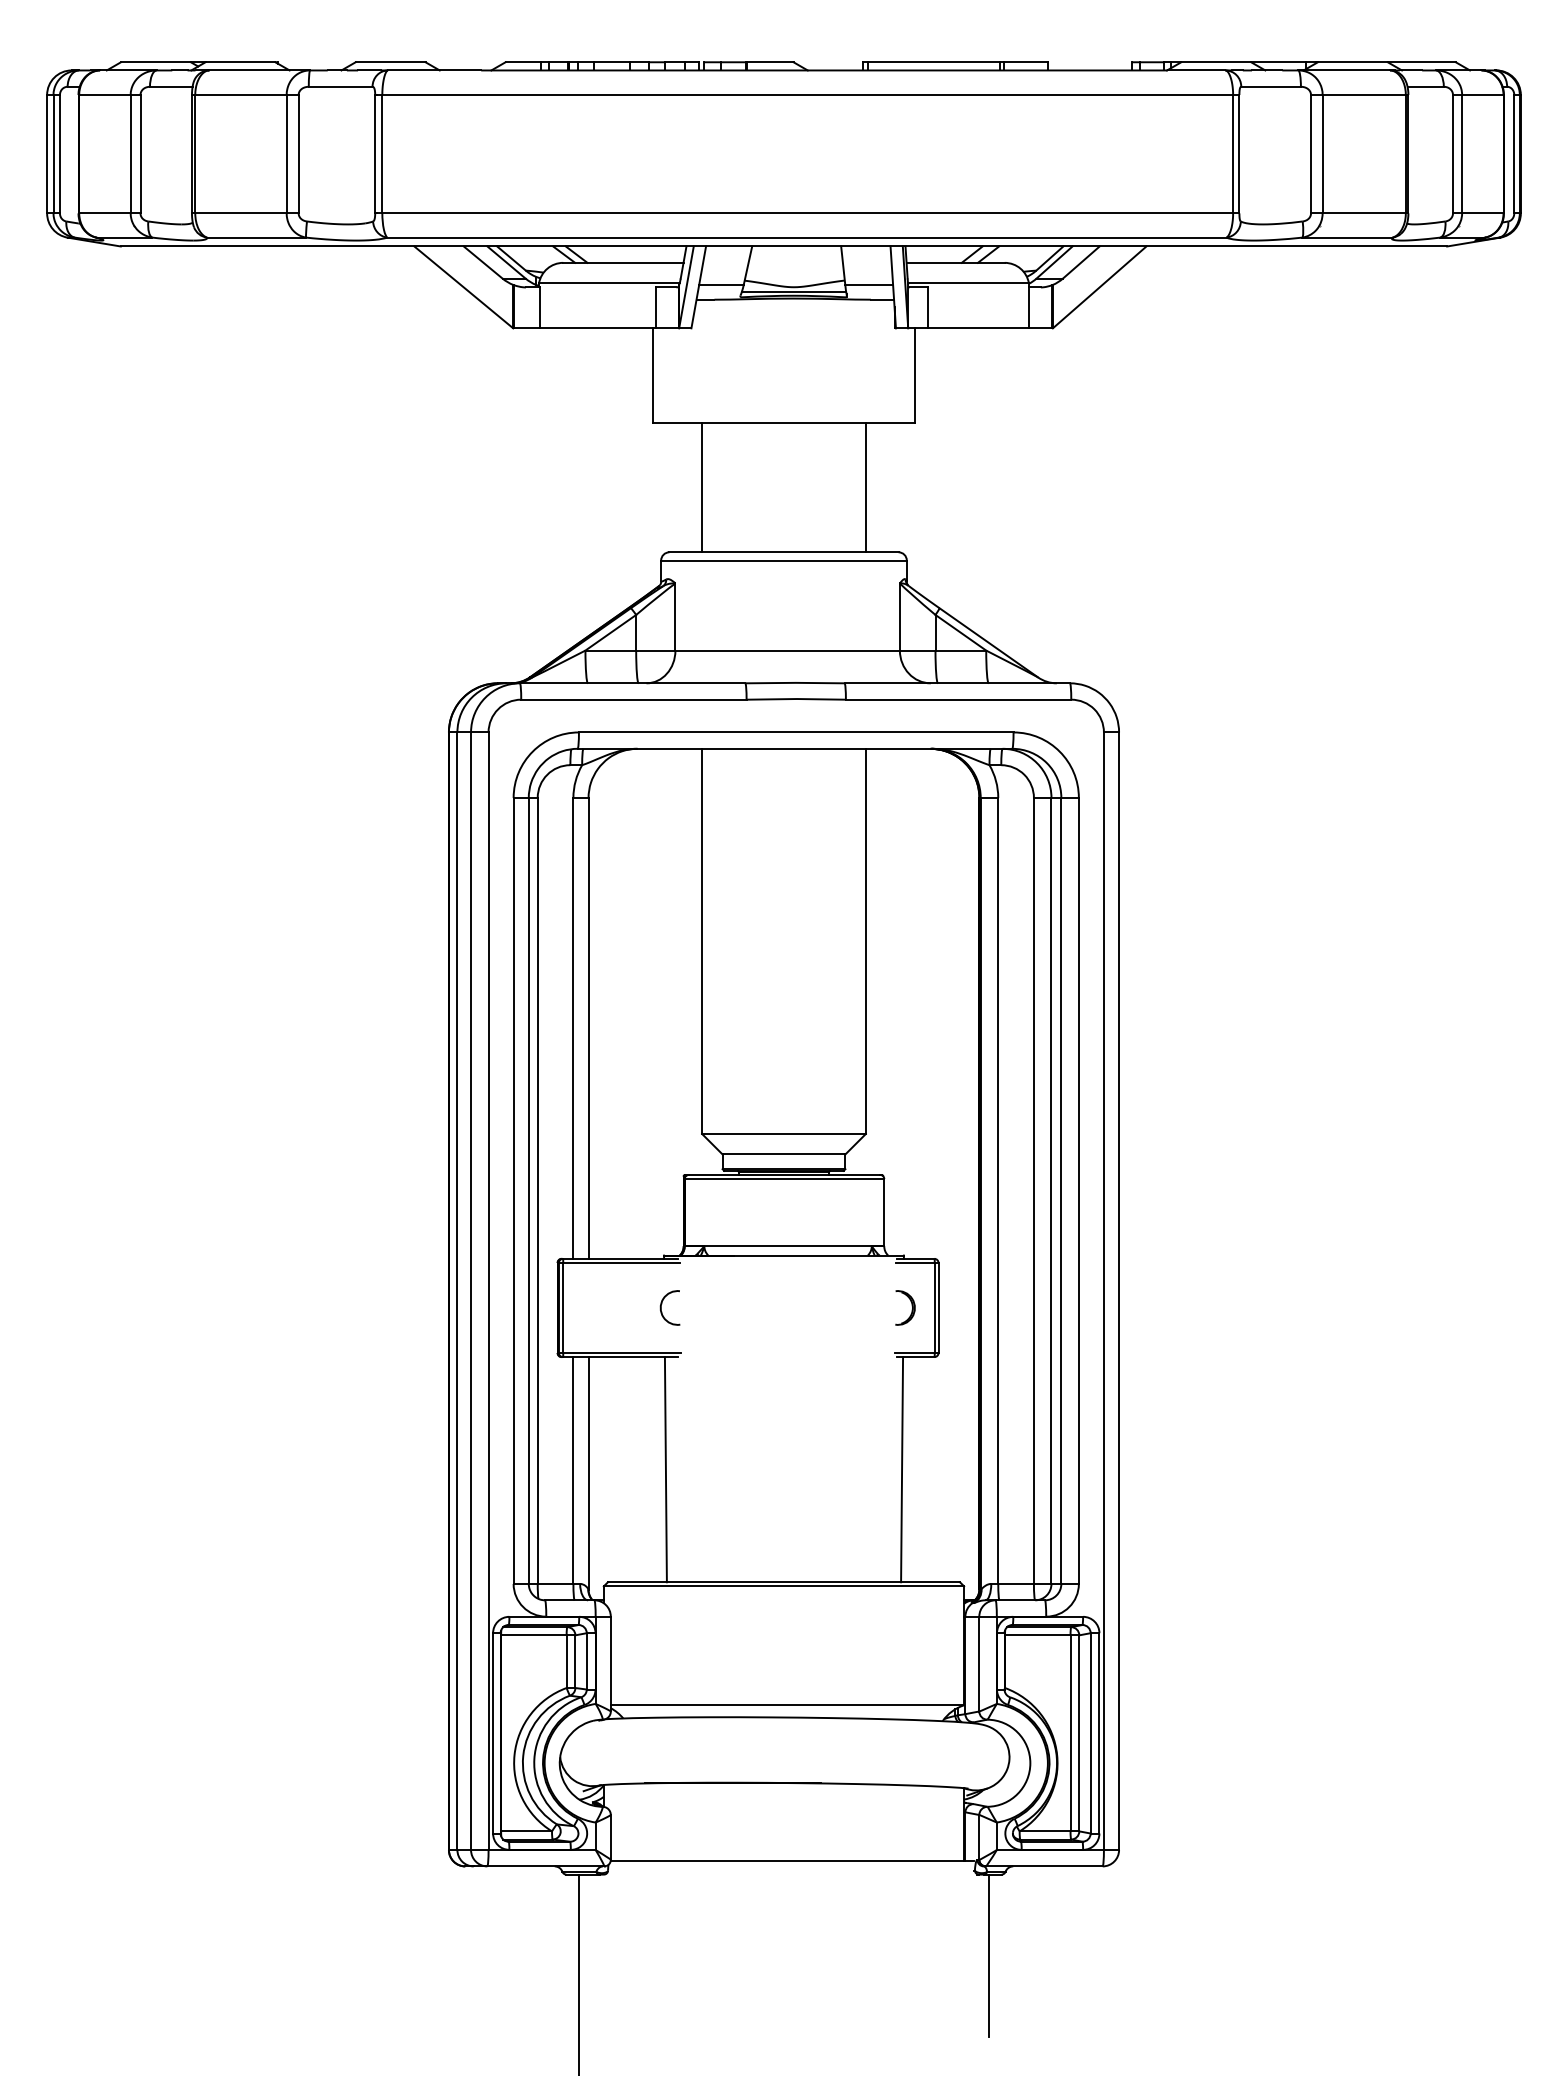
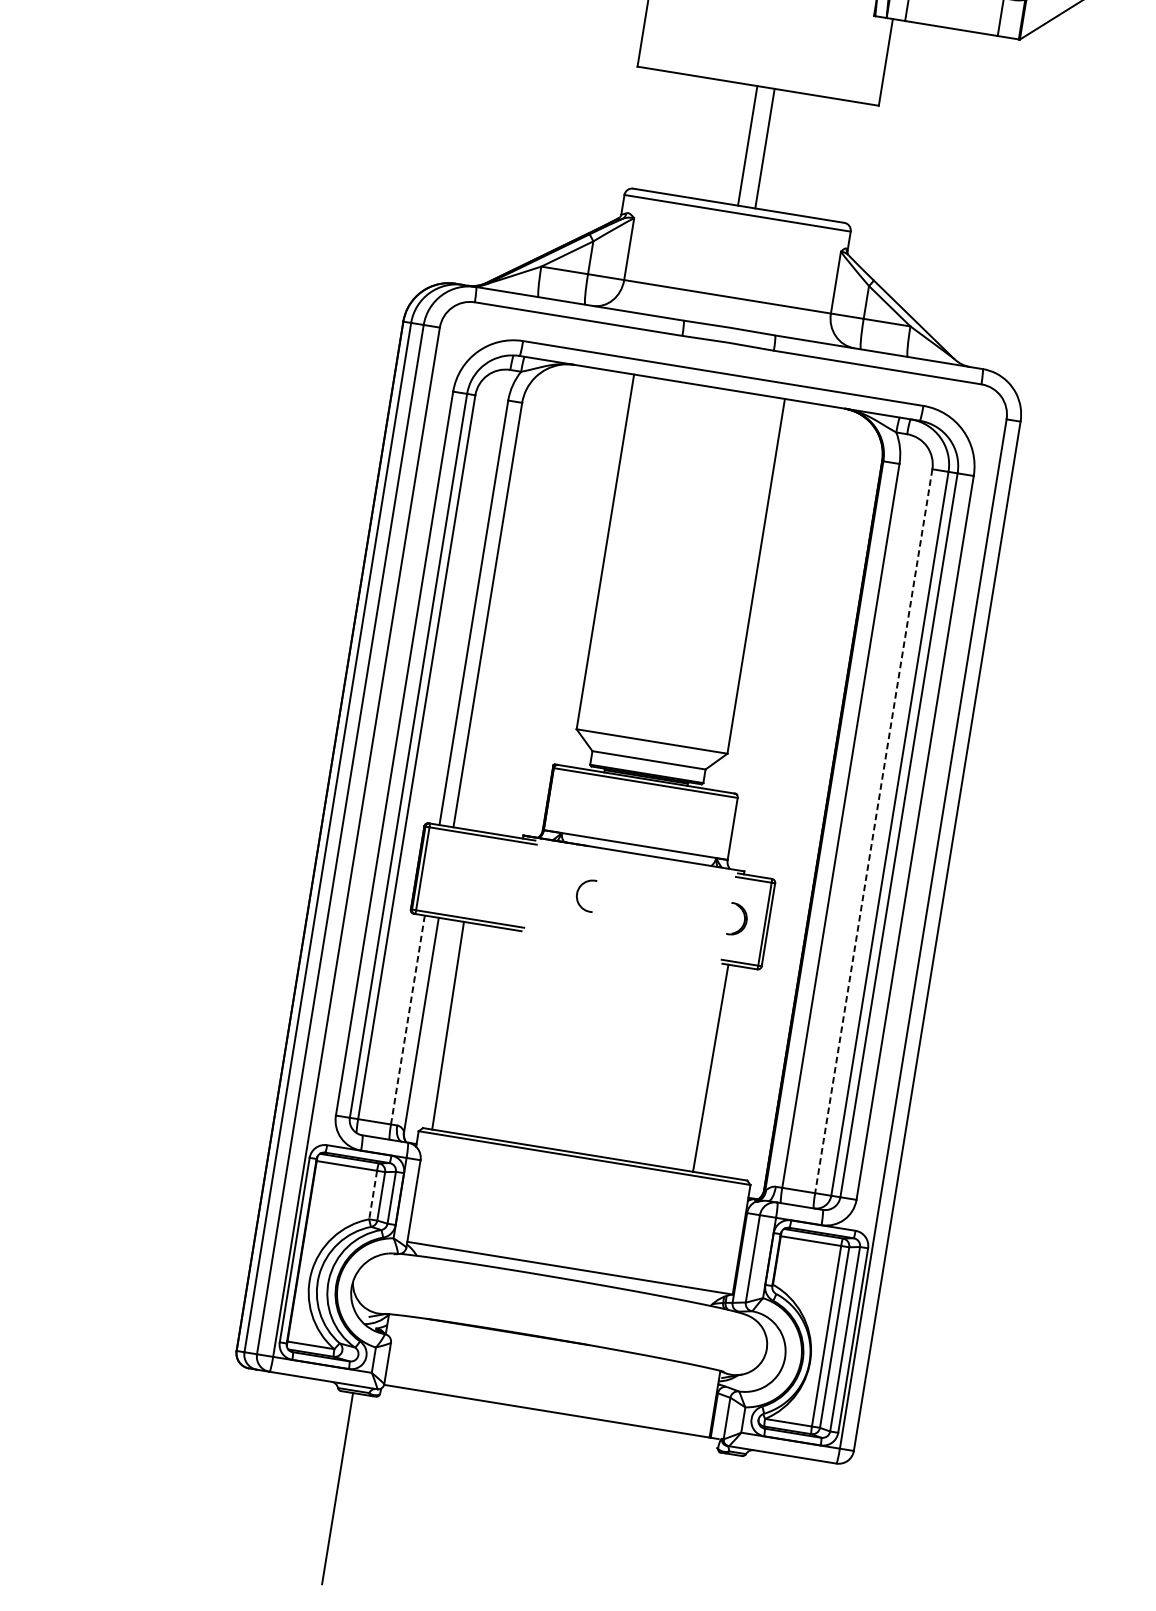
line: (702, 487) -> (748, 145), moved
line: (865, 487) -> (764, 148), moved
line: (1033, 1190) -> (873, 830), solid -> dashed
curve: (662, 1304) -> (579, 890), moved
line: (665, 1469) -> (447, 1025), moved
line: (573, 1471) -> (407, 1020), solid -> dashed
line: (566, 1662) -> (372, 1195), solid -> dashed
line: (988, 1955) -> (717, 1528), removed

